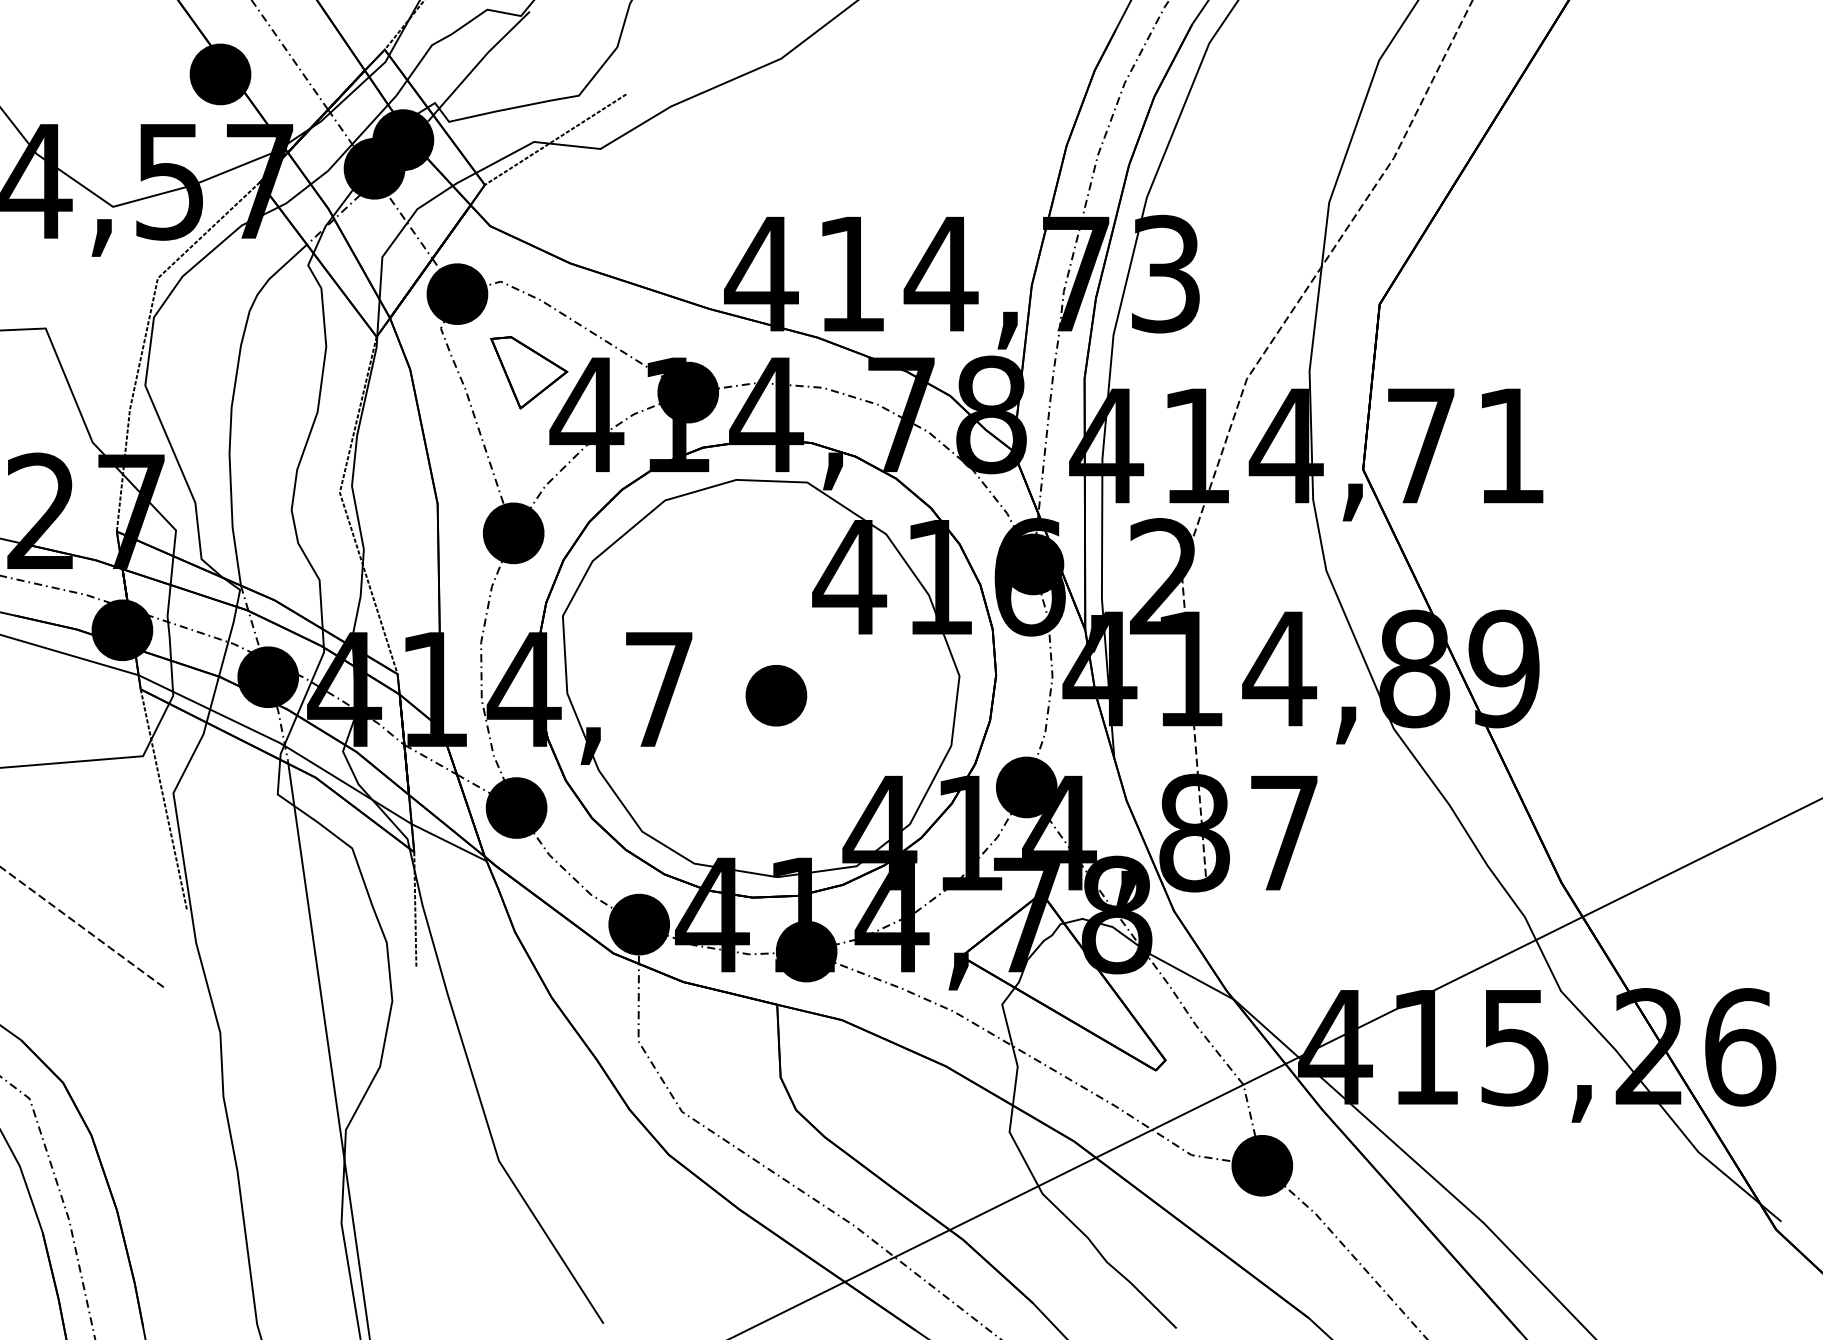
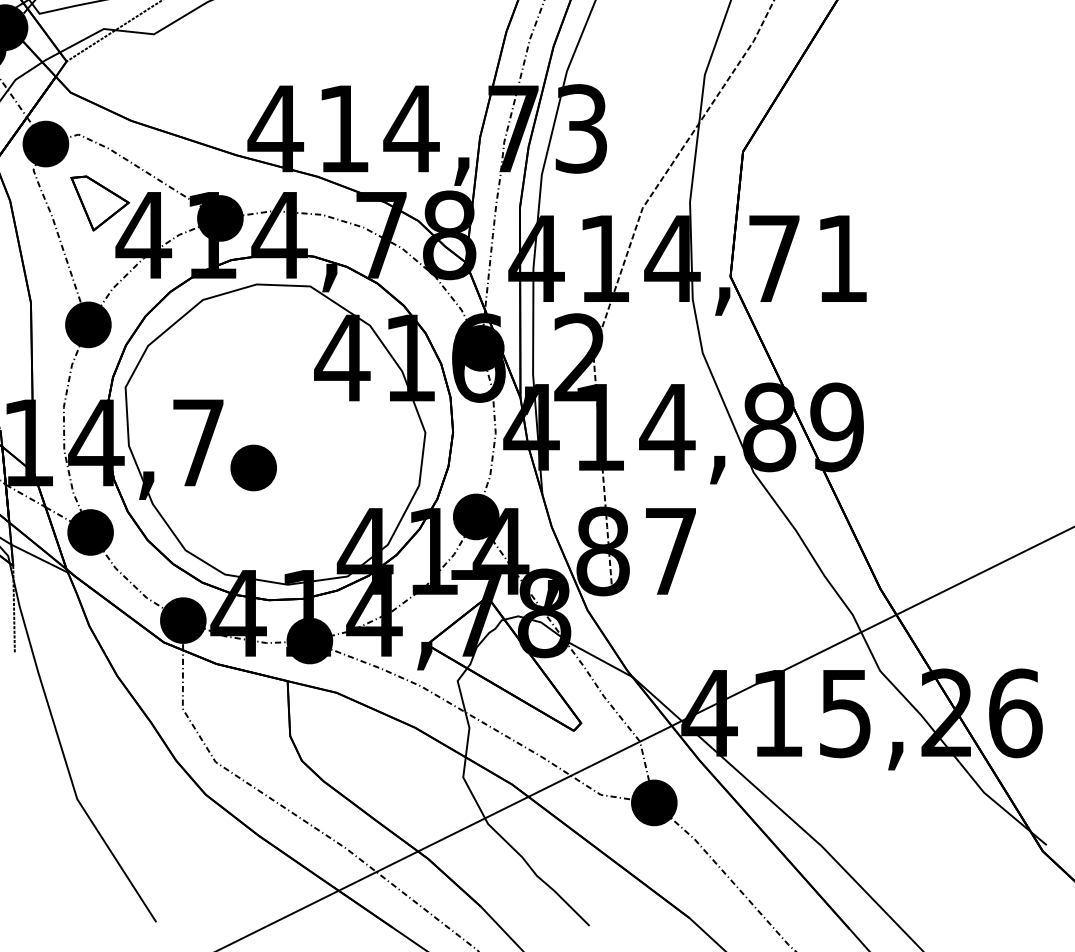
part: (776, 695) -> (253, 467), moved

